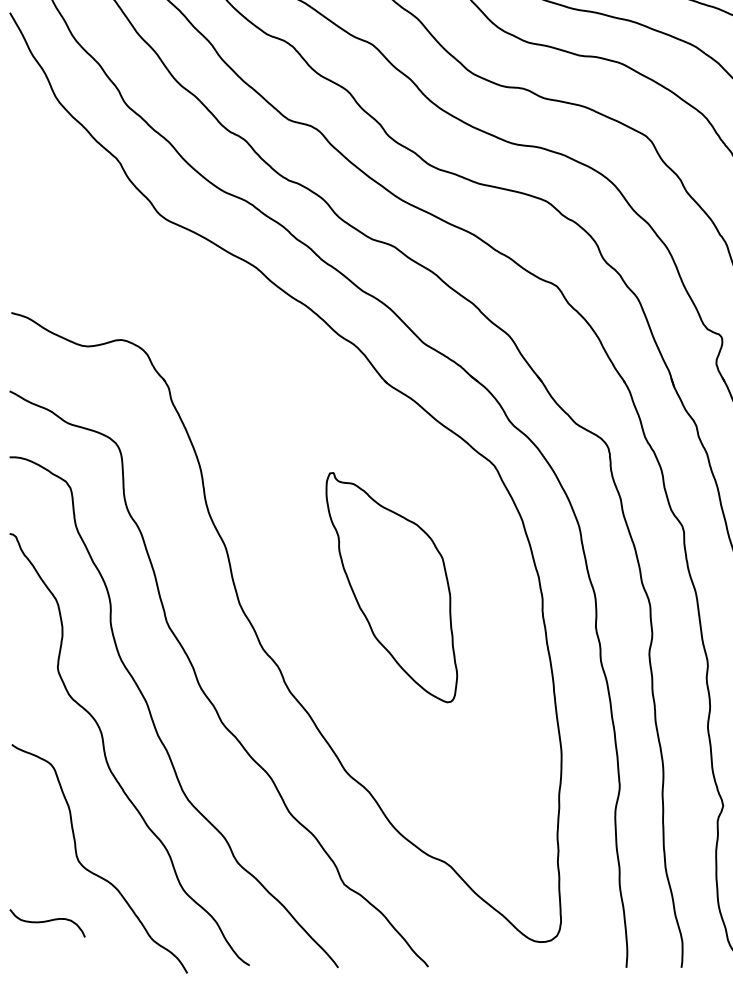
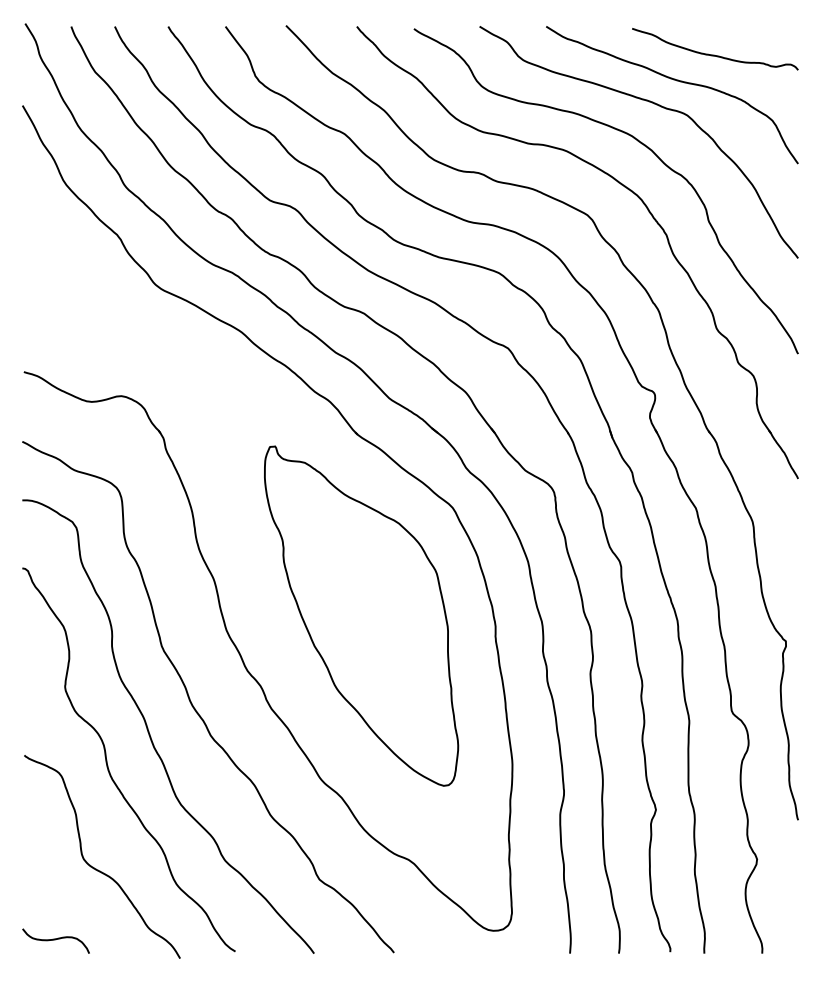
part: (391, 587) -> (361, 615), size x1.67
curve: (46, 922) -> (55, 940), moved

